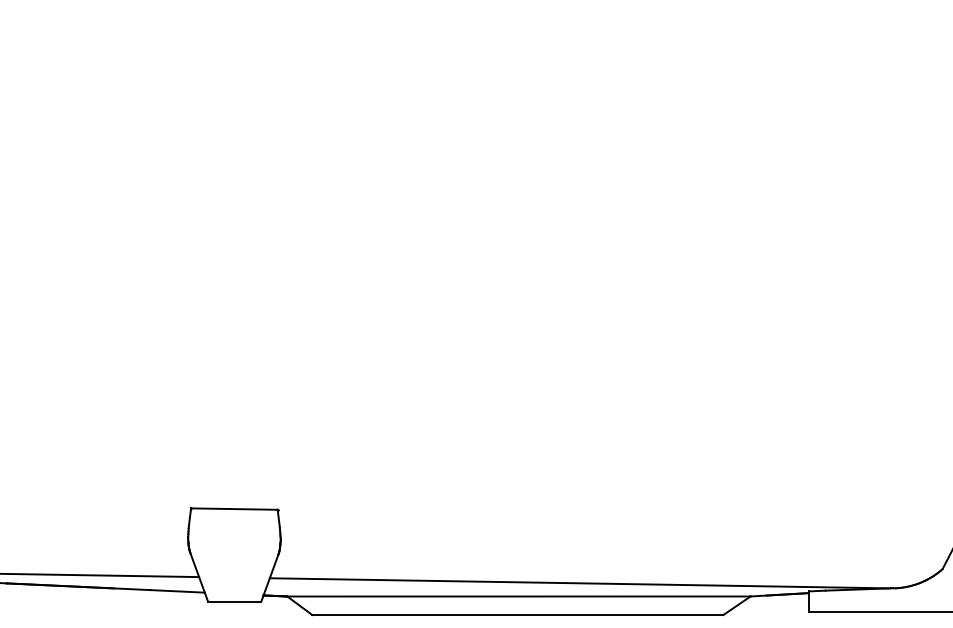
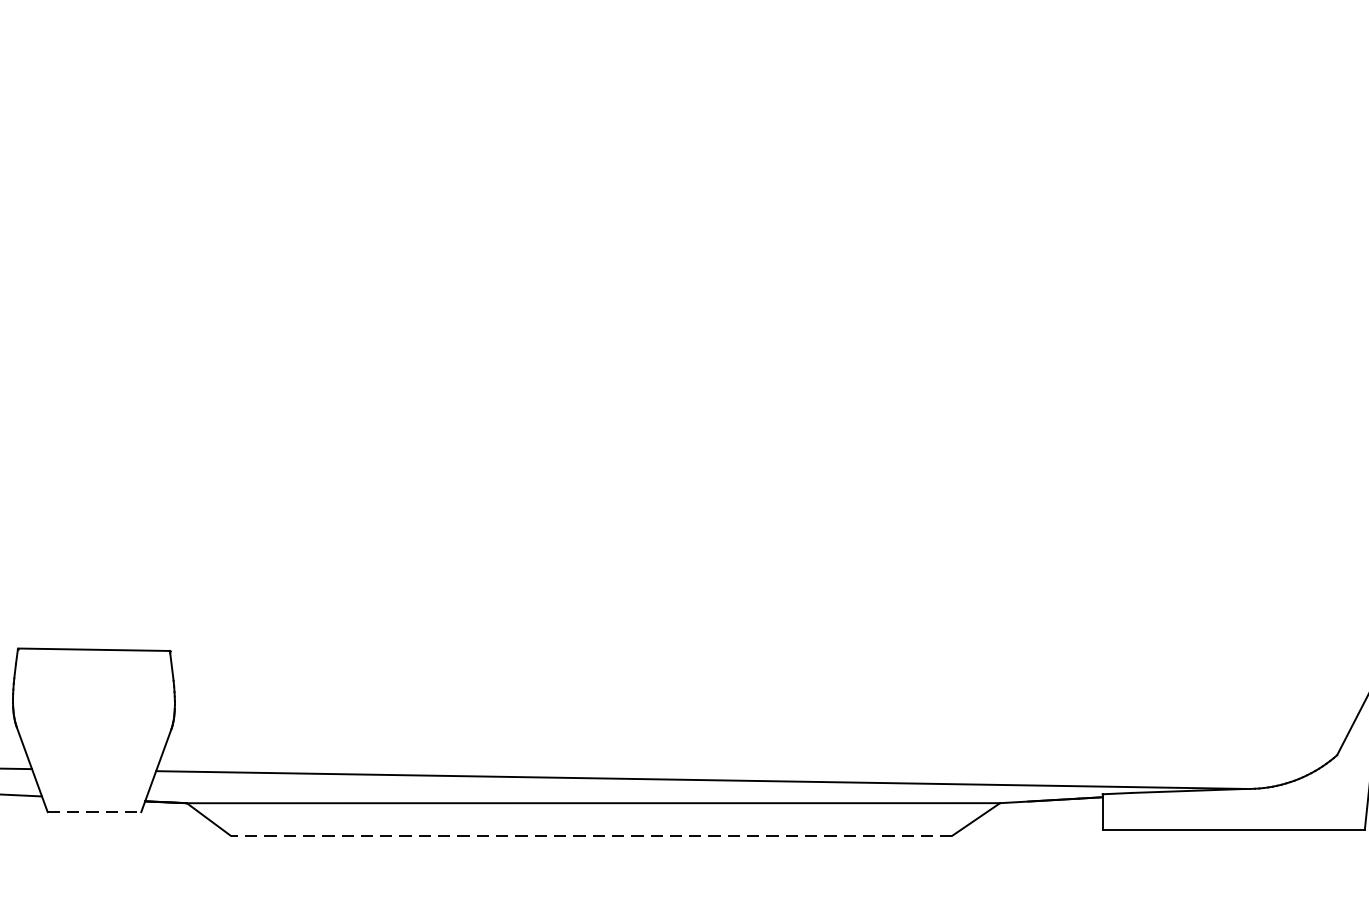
line: (234, 601) -> (94, 811), solid -> dashed
line: (517, 615) -> (590, 836), solid -> dashed

